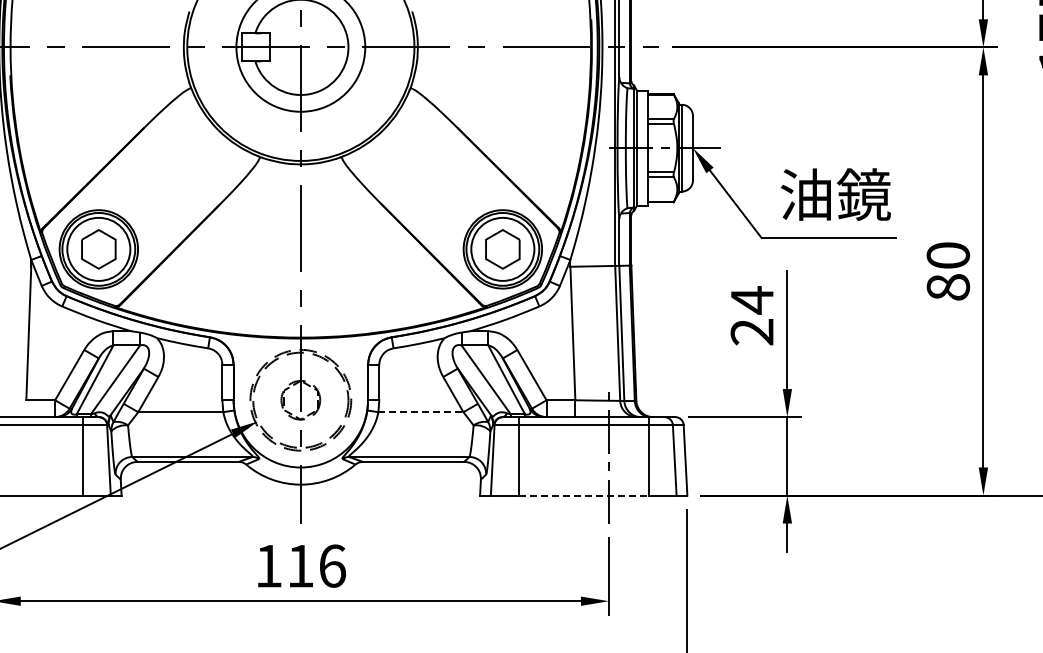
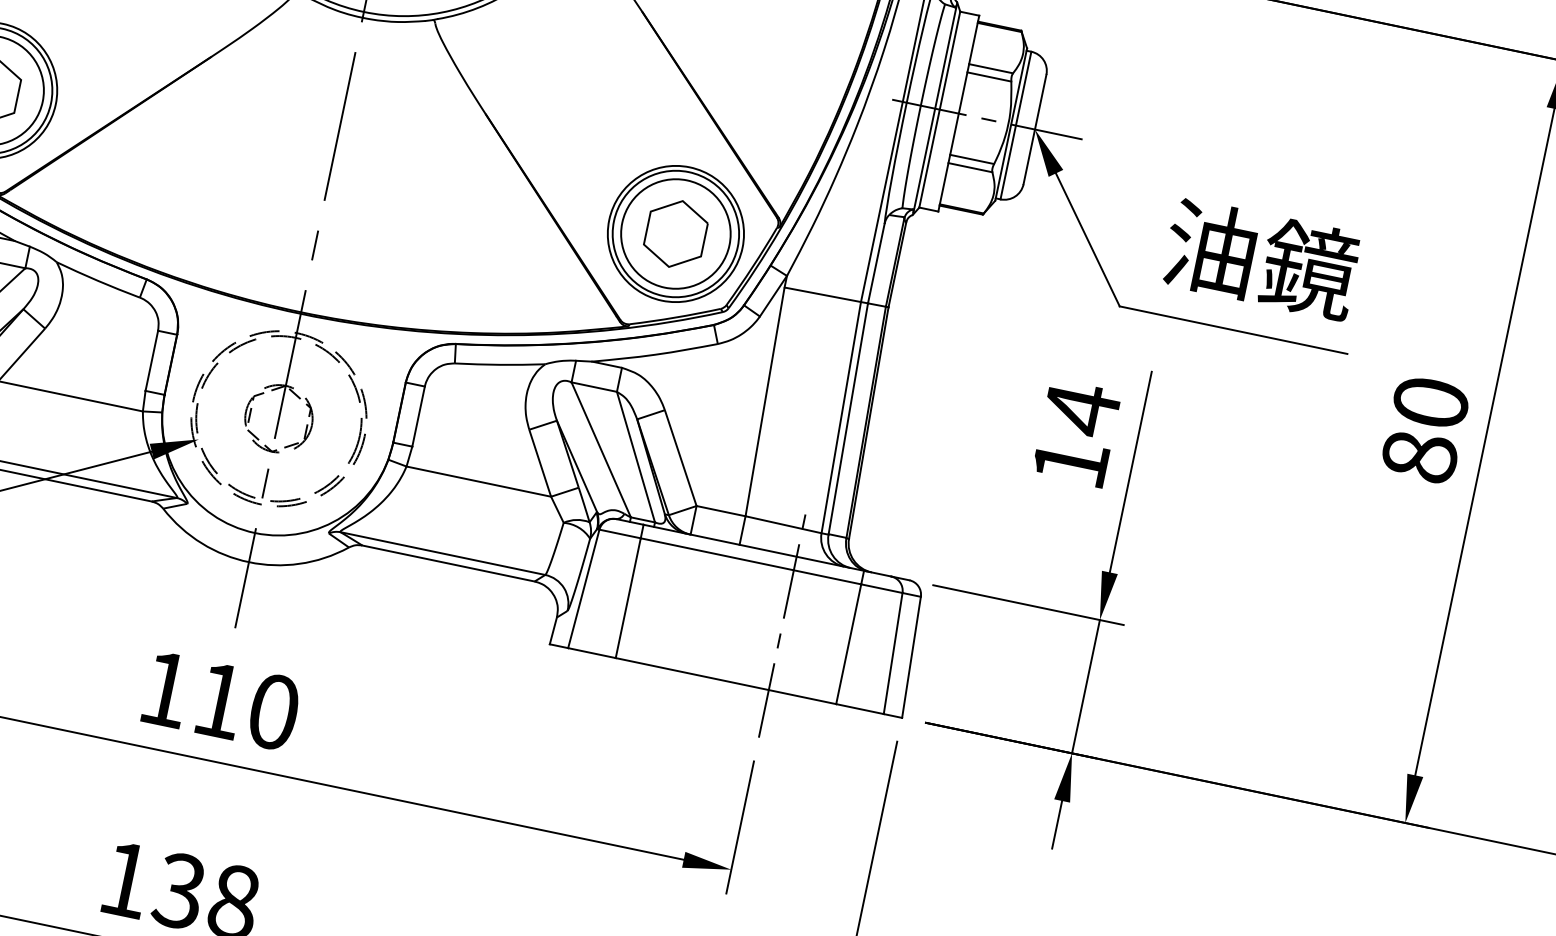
text: (751, 332) -> (1069, 463), 24 -> 14
line: (420, 412) -> (477, 482), dashed -> solid
line: (583, 495) -> (725, 680), dashed -> solid
text: (332, 565) -> (274, 710), 116 -> 110

